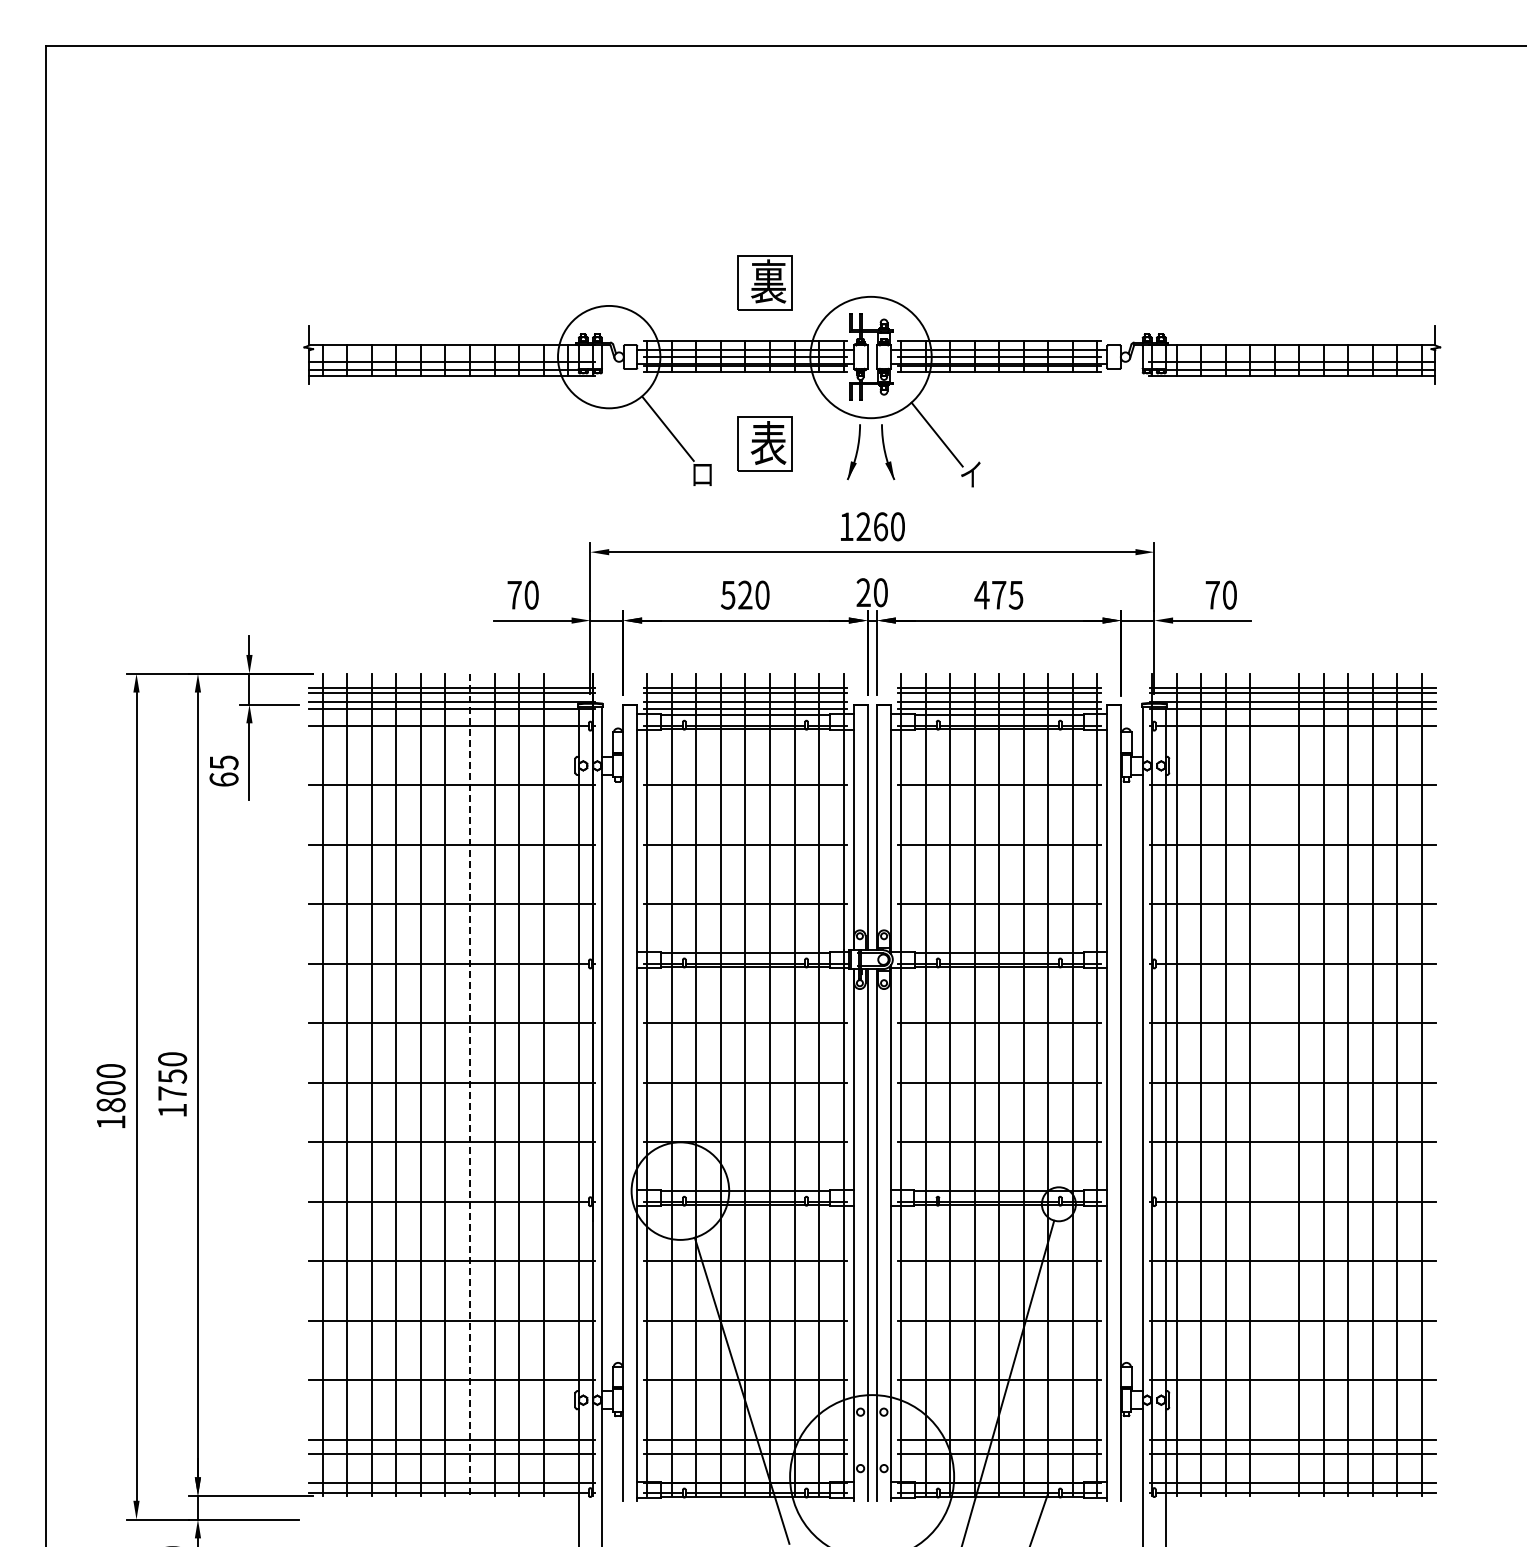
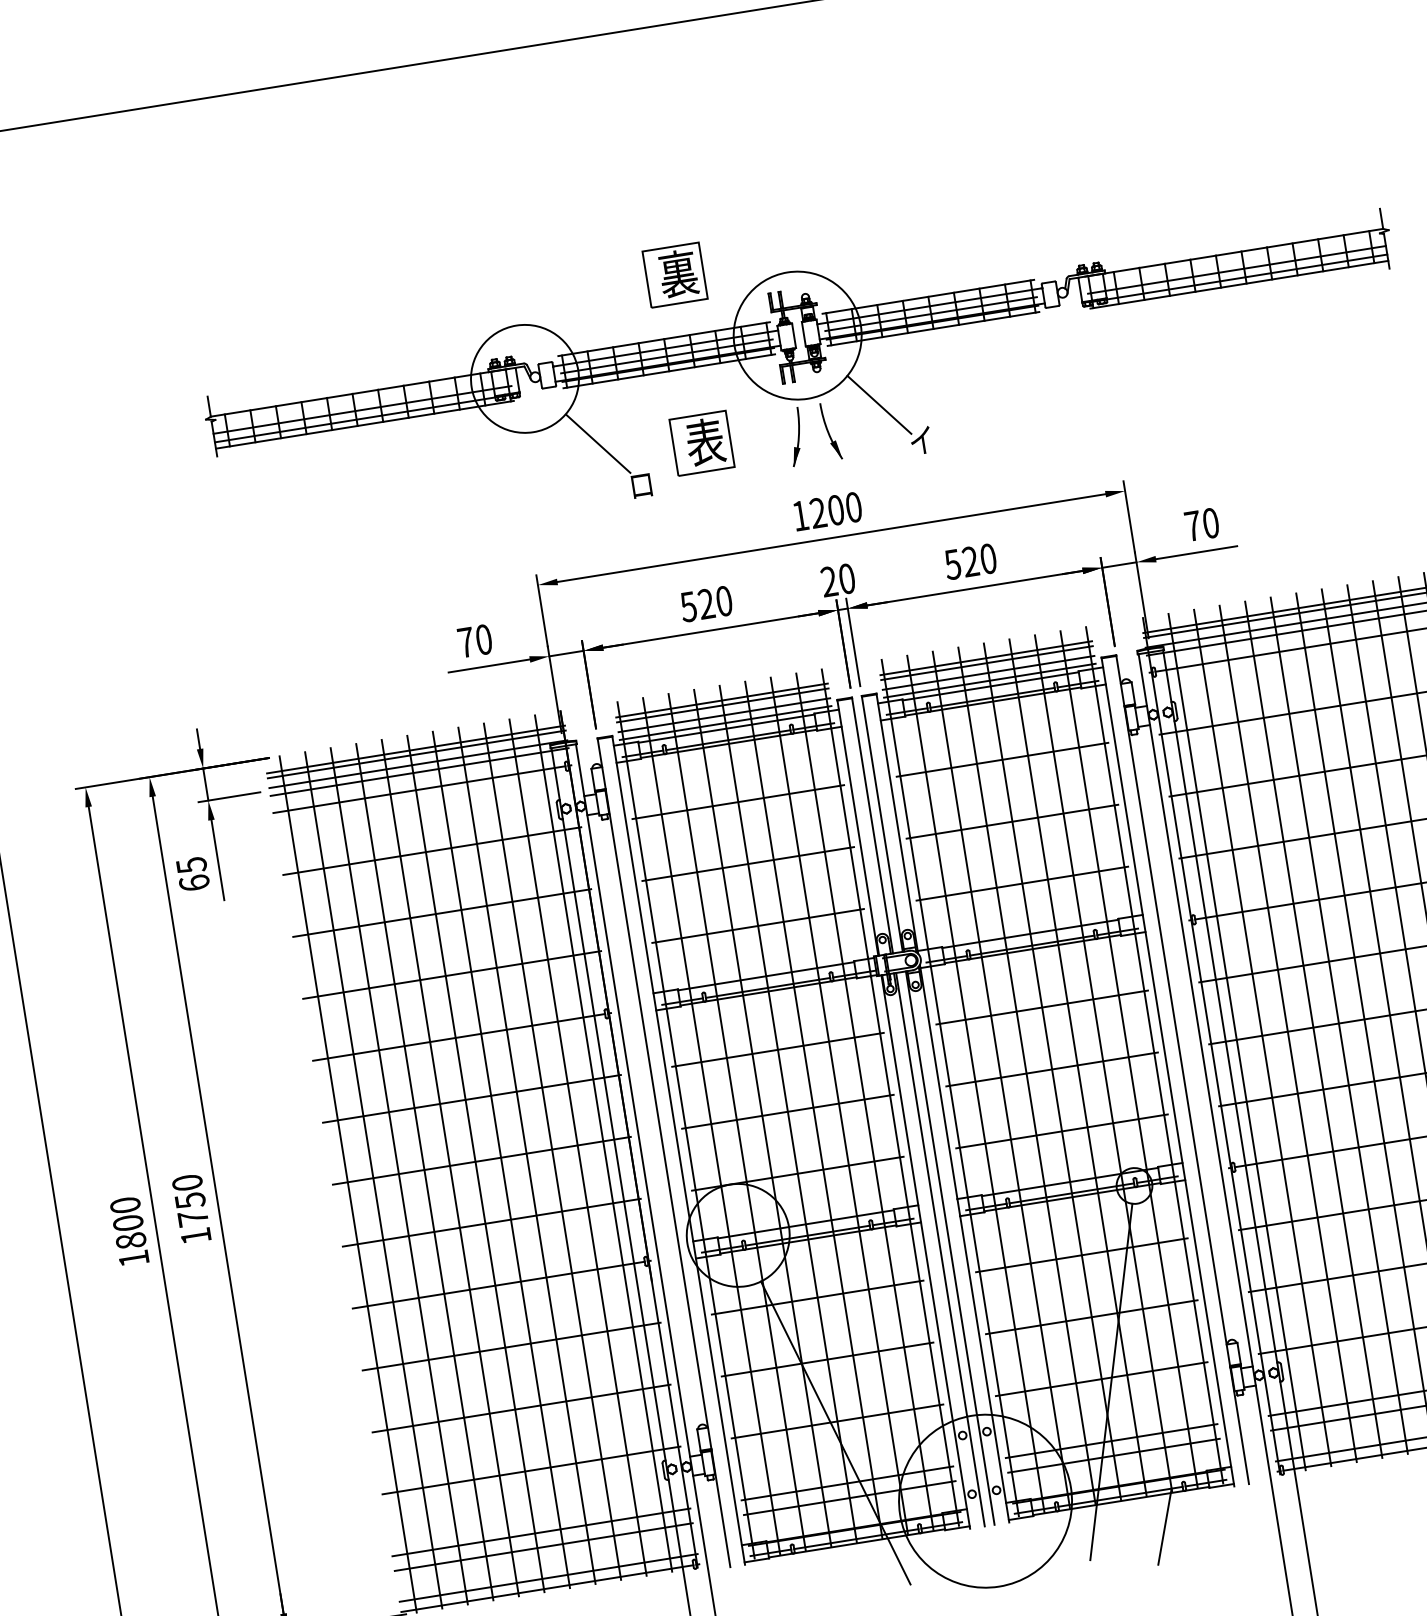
text: (881, 526) -> (836, 509), 1260 -> 1200
text: (998, 594) -> (969, 561), 475 -> 520
line: (568, 1084) -> (603, 1143), added
line: (1274, 1084) -> (1339, 1025), added
line: (469, 1085) -> (501, 1160), dashed -> solid

